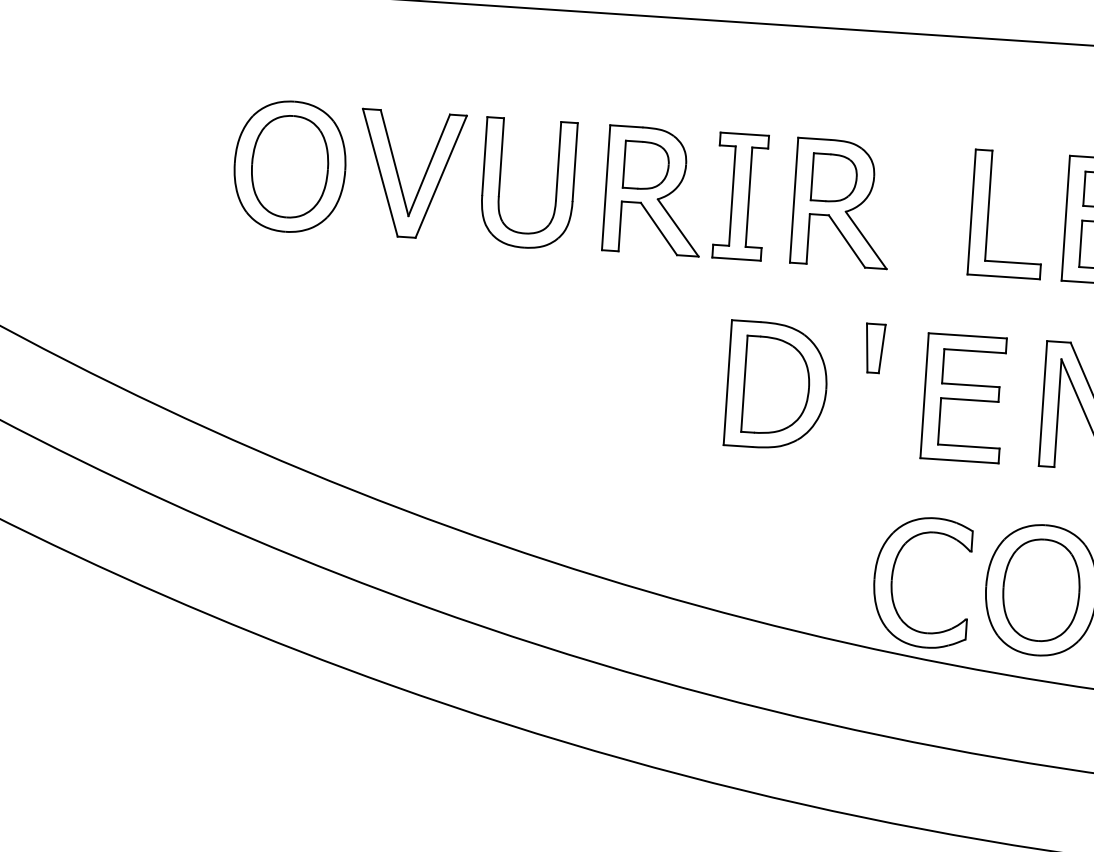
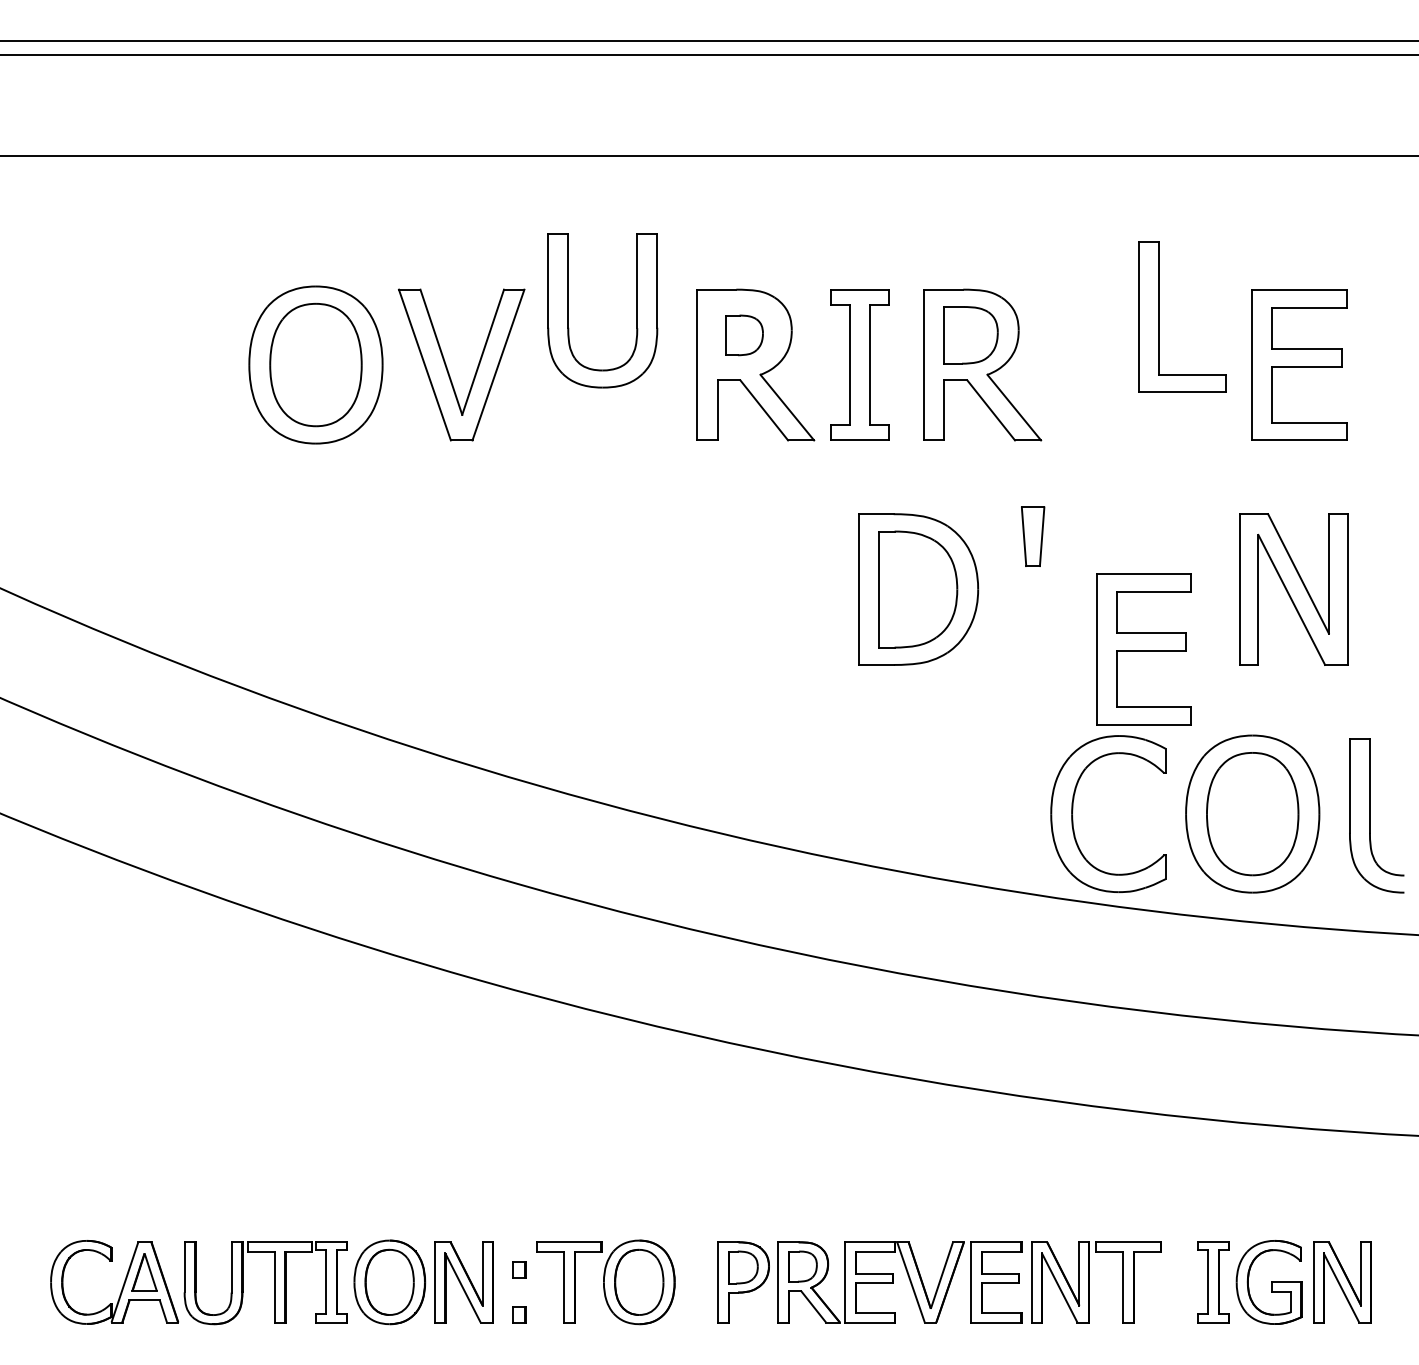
part: (646, 165) -> (744, 335), size x0.7
part: (500, 181) -> (568, 310), moved
part: (988, 212) -> (1159, 316), moved
part: (963, 398) -> (1143, 649), moved

